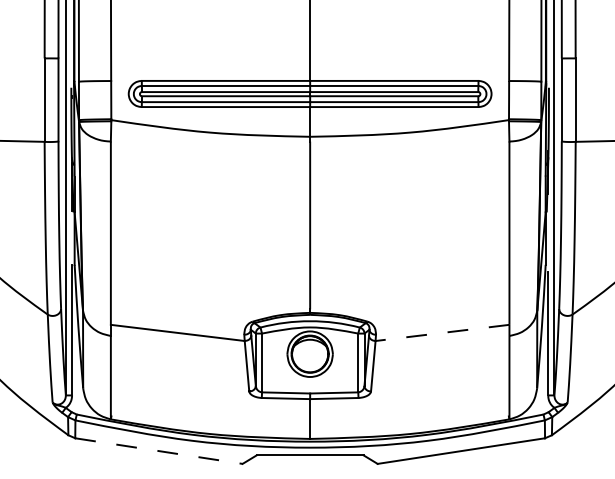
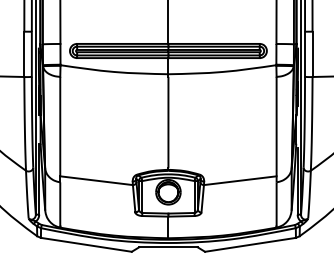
line: (442, 332) -> (240, 180), dashed -> solid
line: (159, 450) -> (86, 244), dashed -> solid

